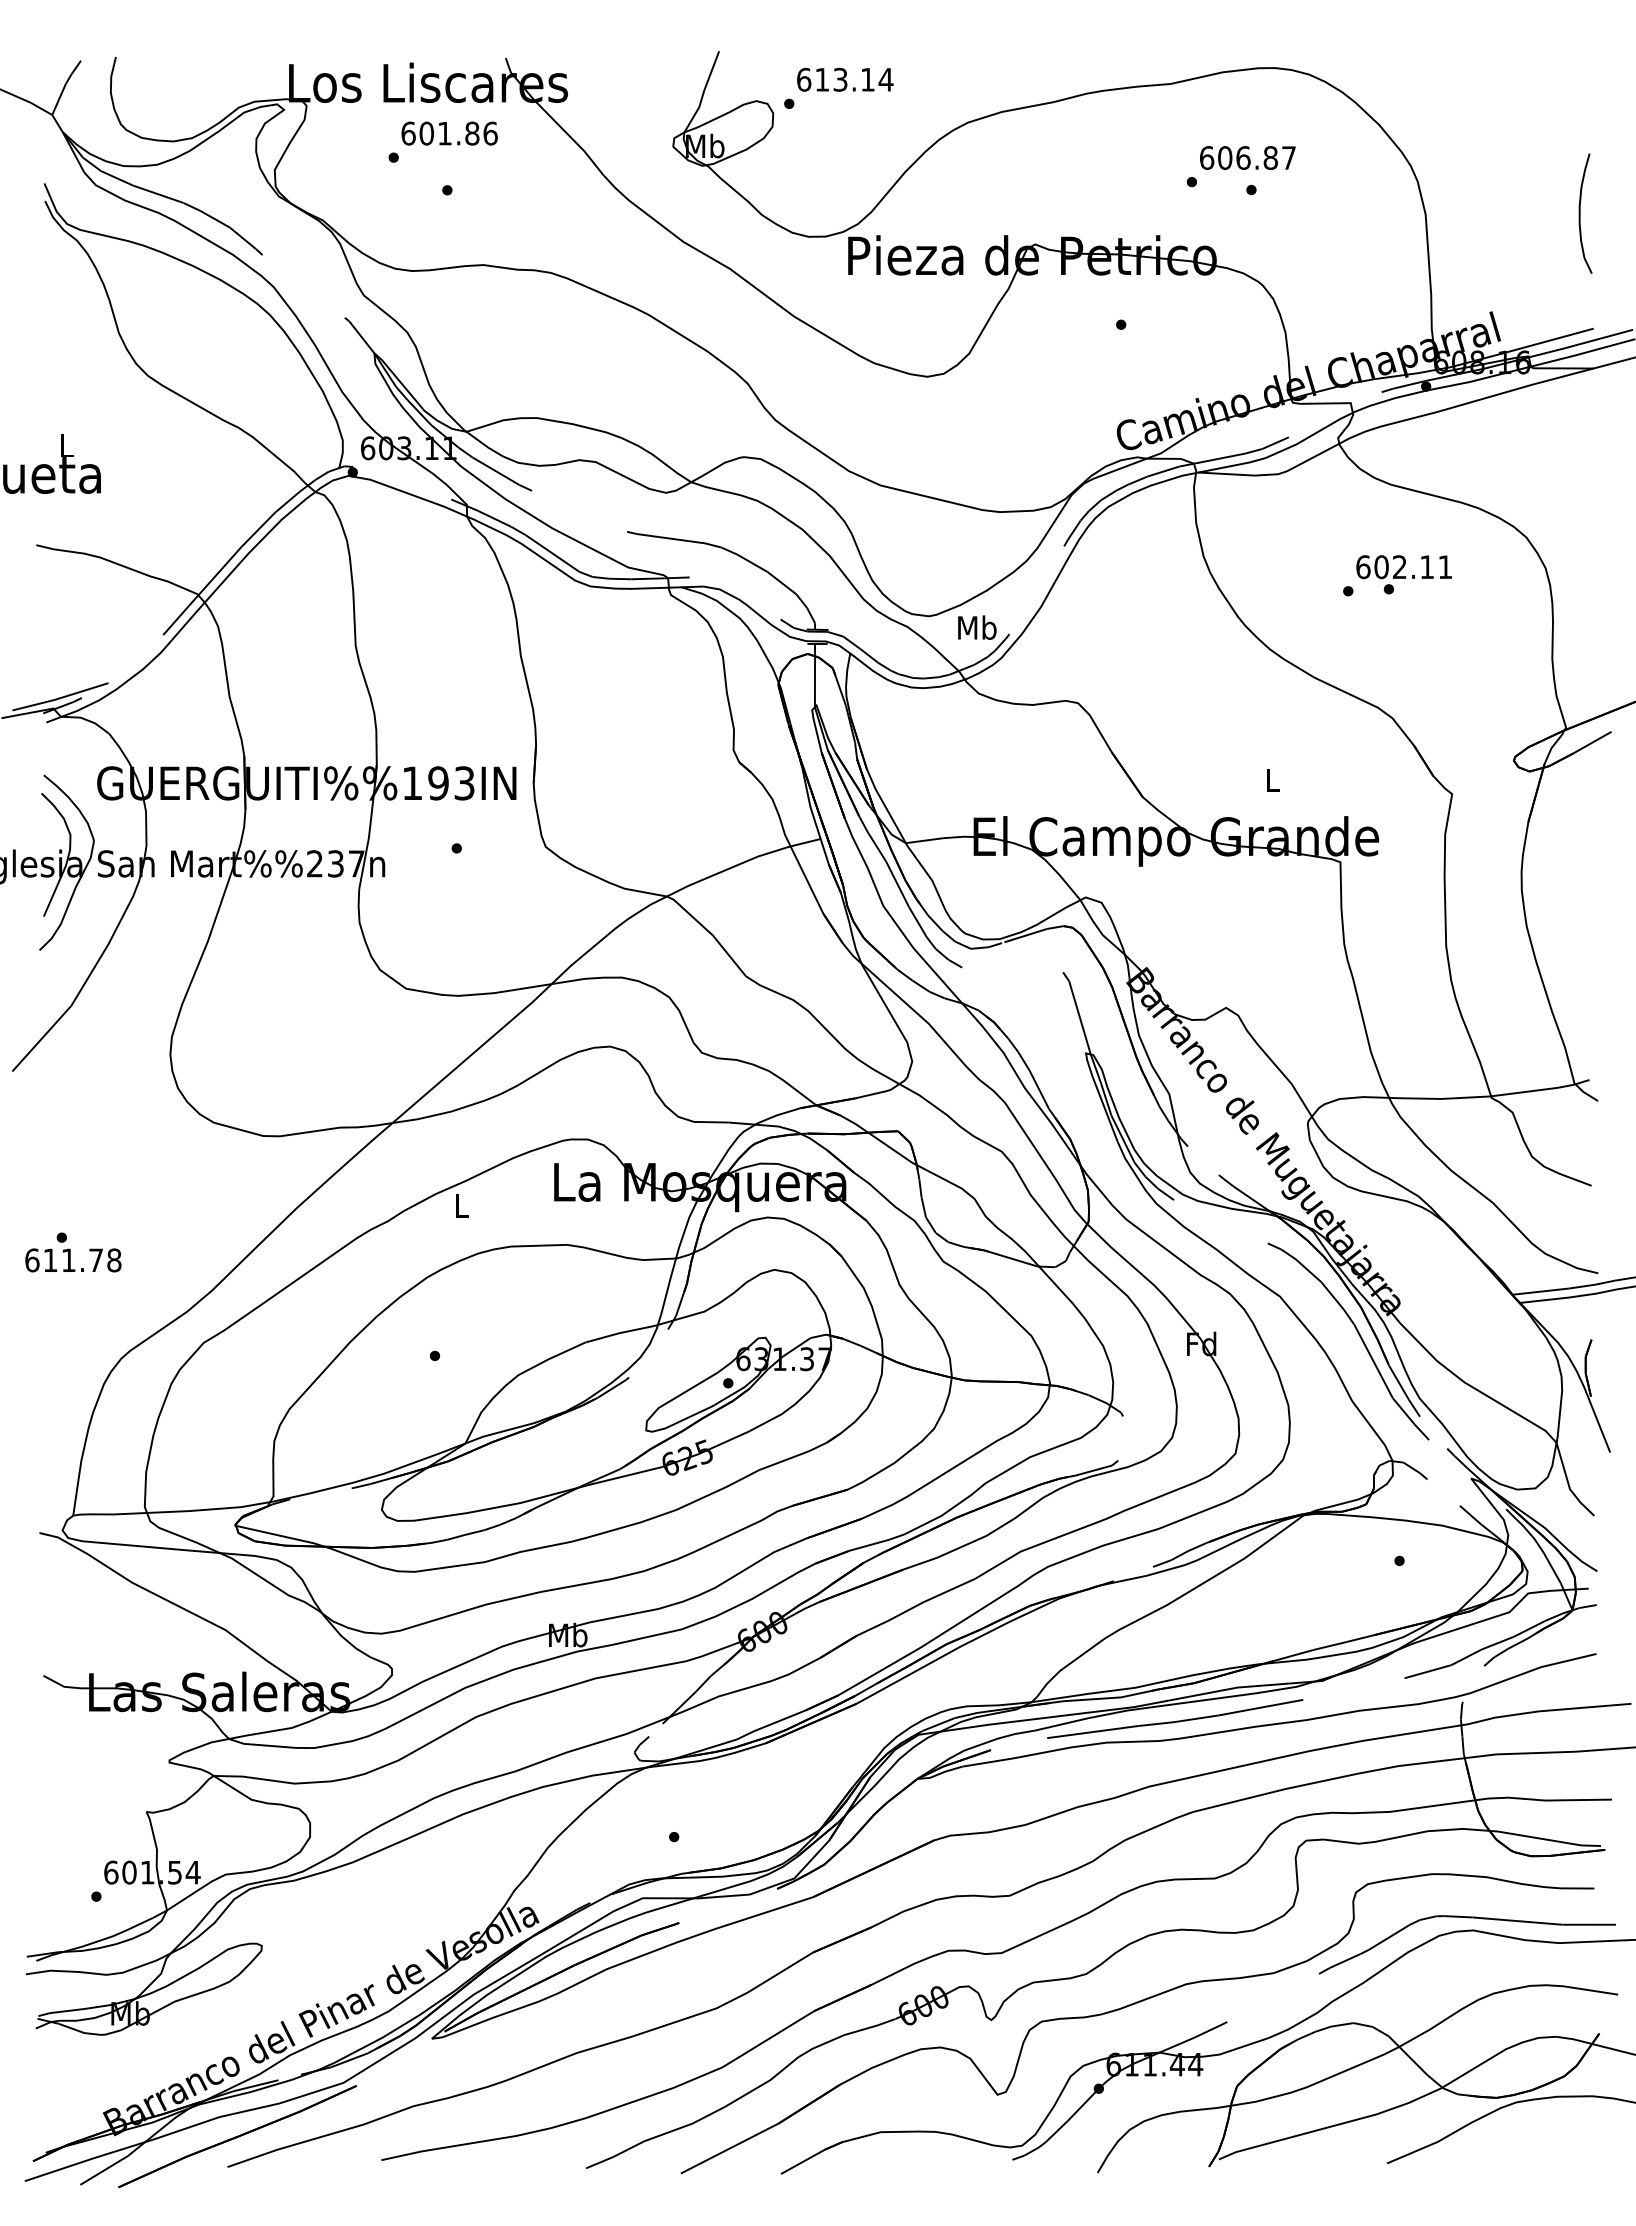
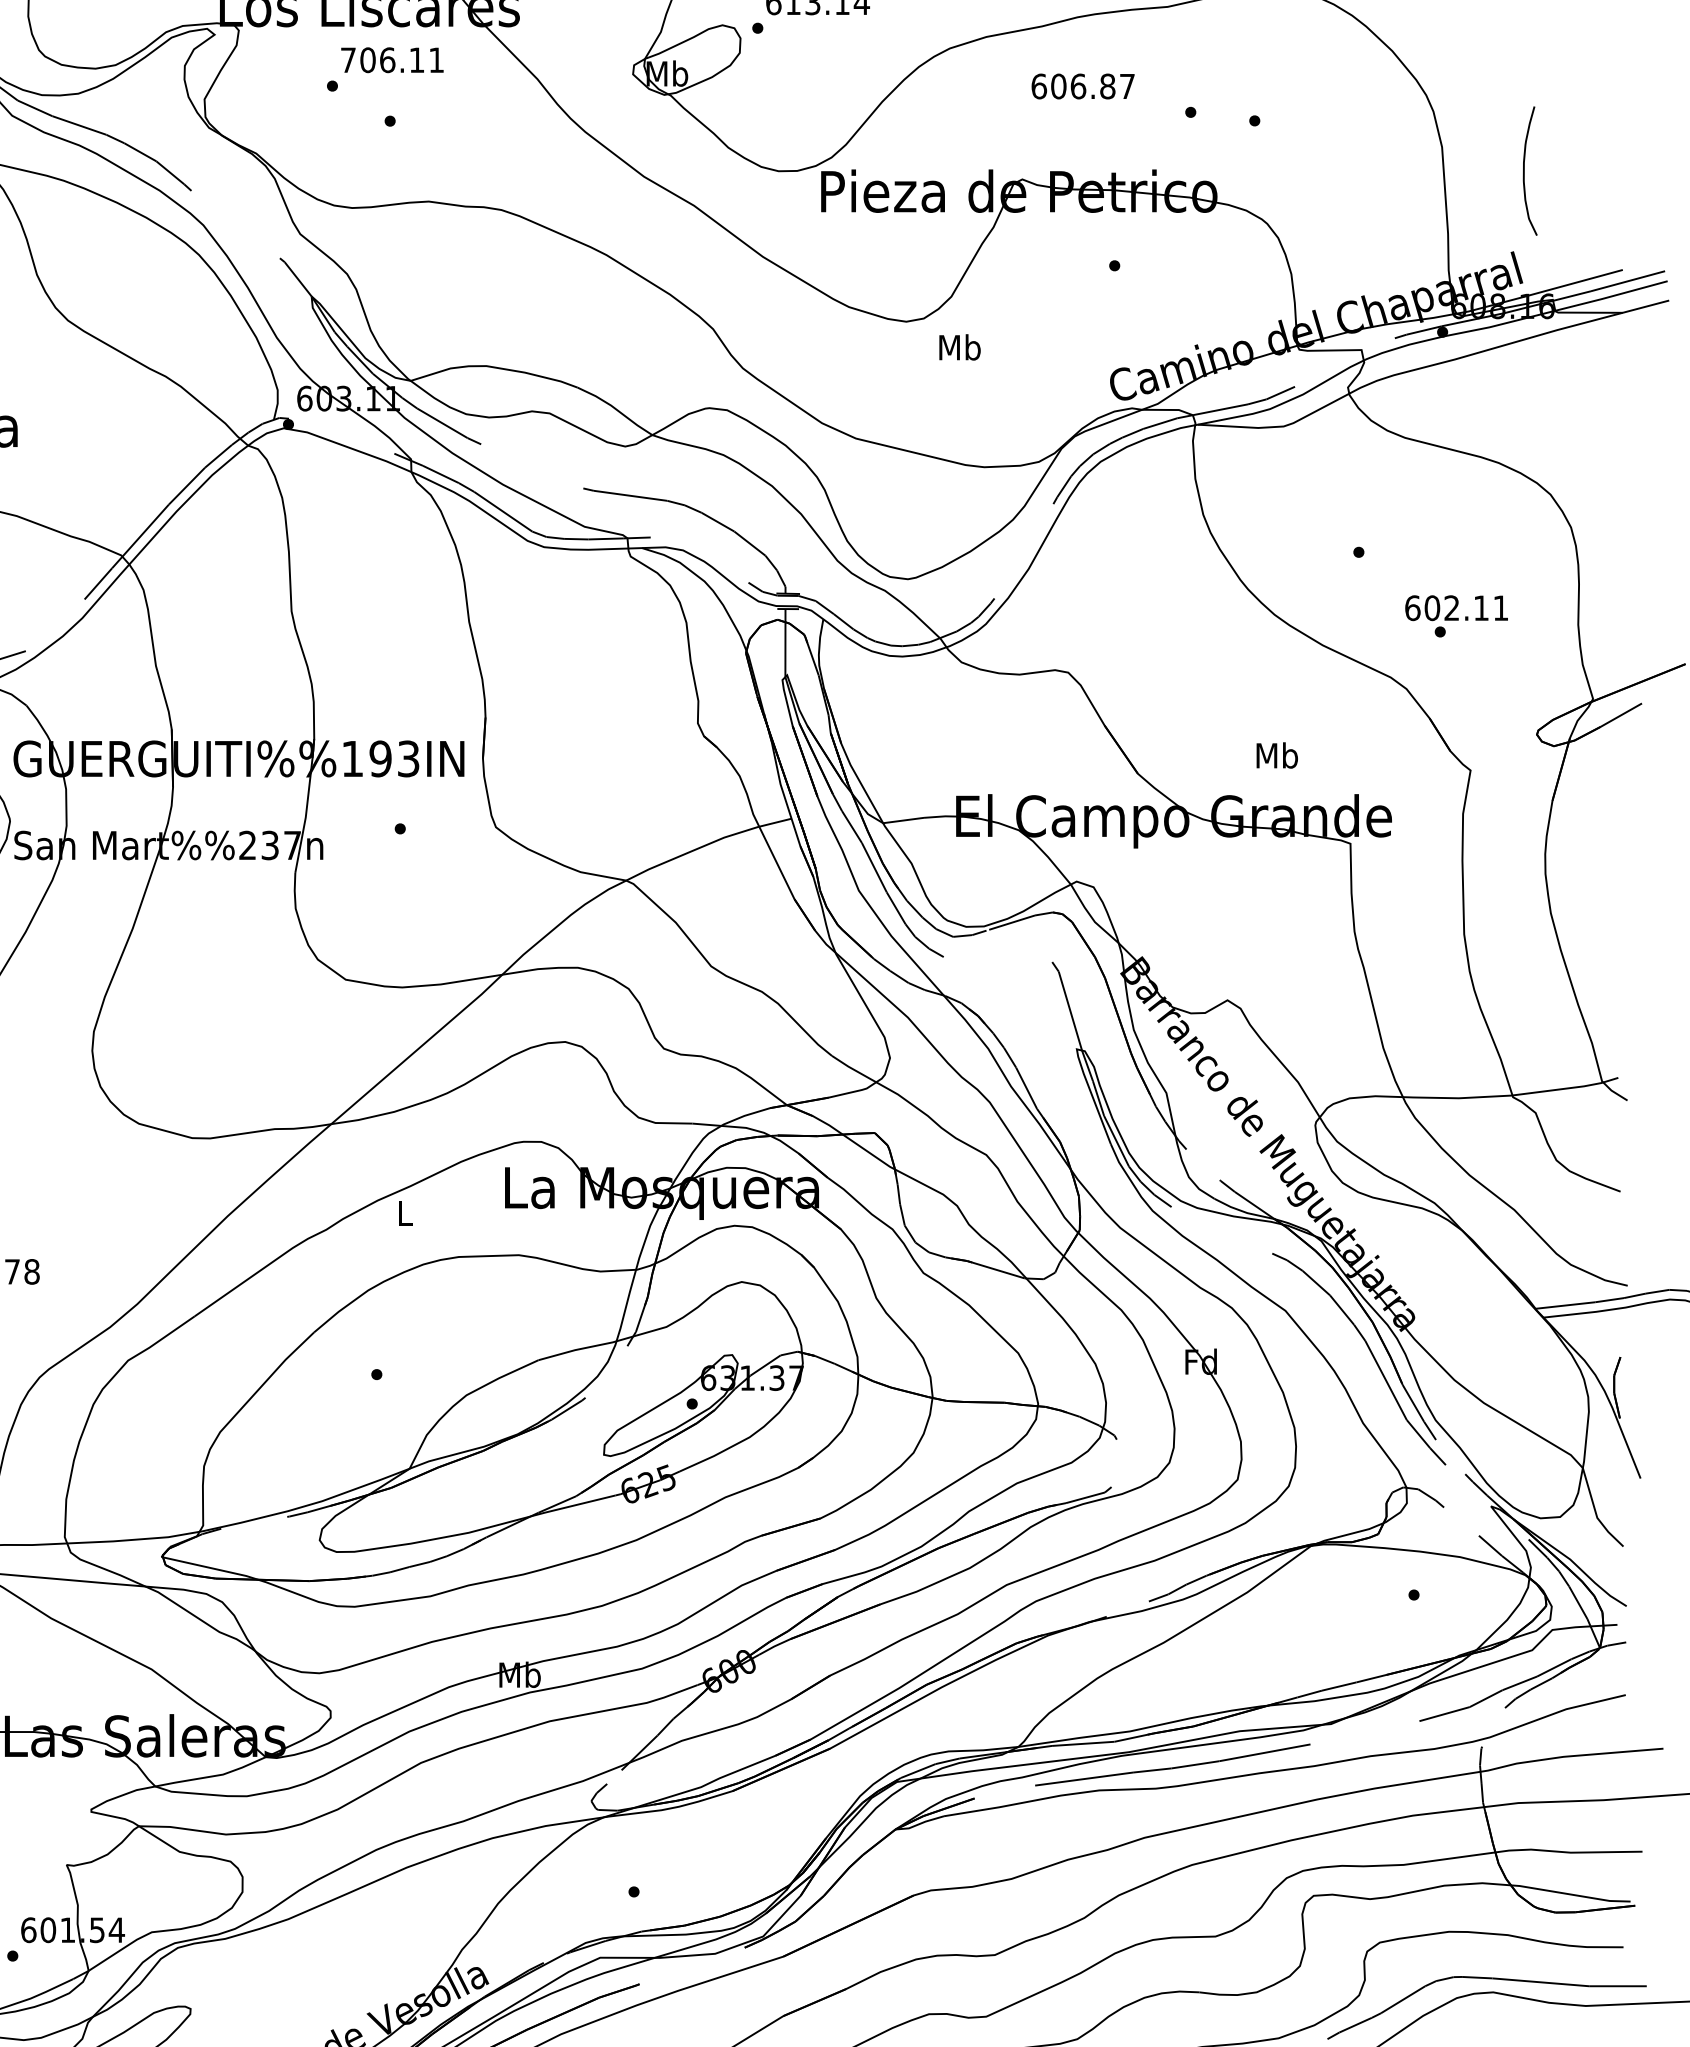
text: (449, 133) -> (392, 60), 601.86 -> 706.11
text: (1247, 157) -> (1082, 85), moved
curve: (1580, 213) -> (1524, 170), moved
text: (1403, 574) -> (1455, 616), moved
text: (977, 627) -> (960, 347), moved
text: (1272, 779) -> (1277, 754), L -> Mb

